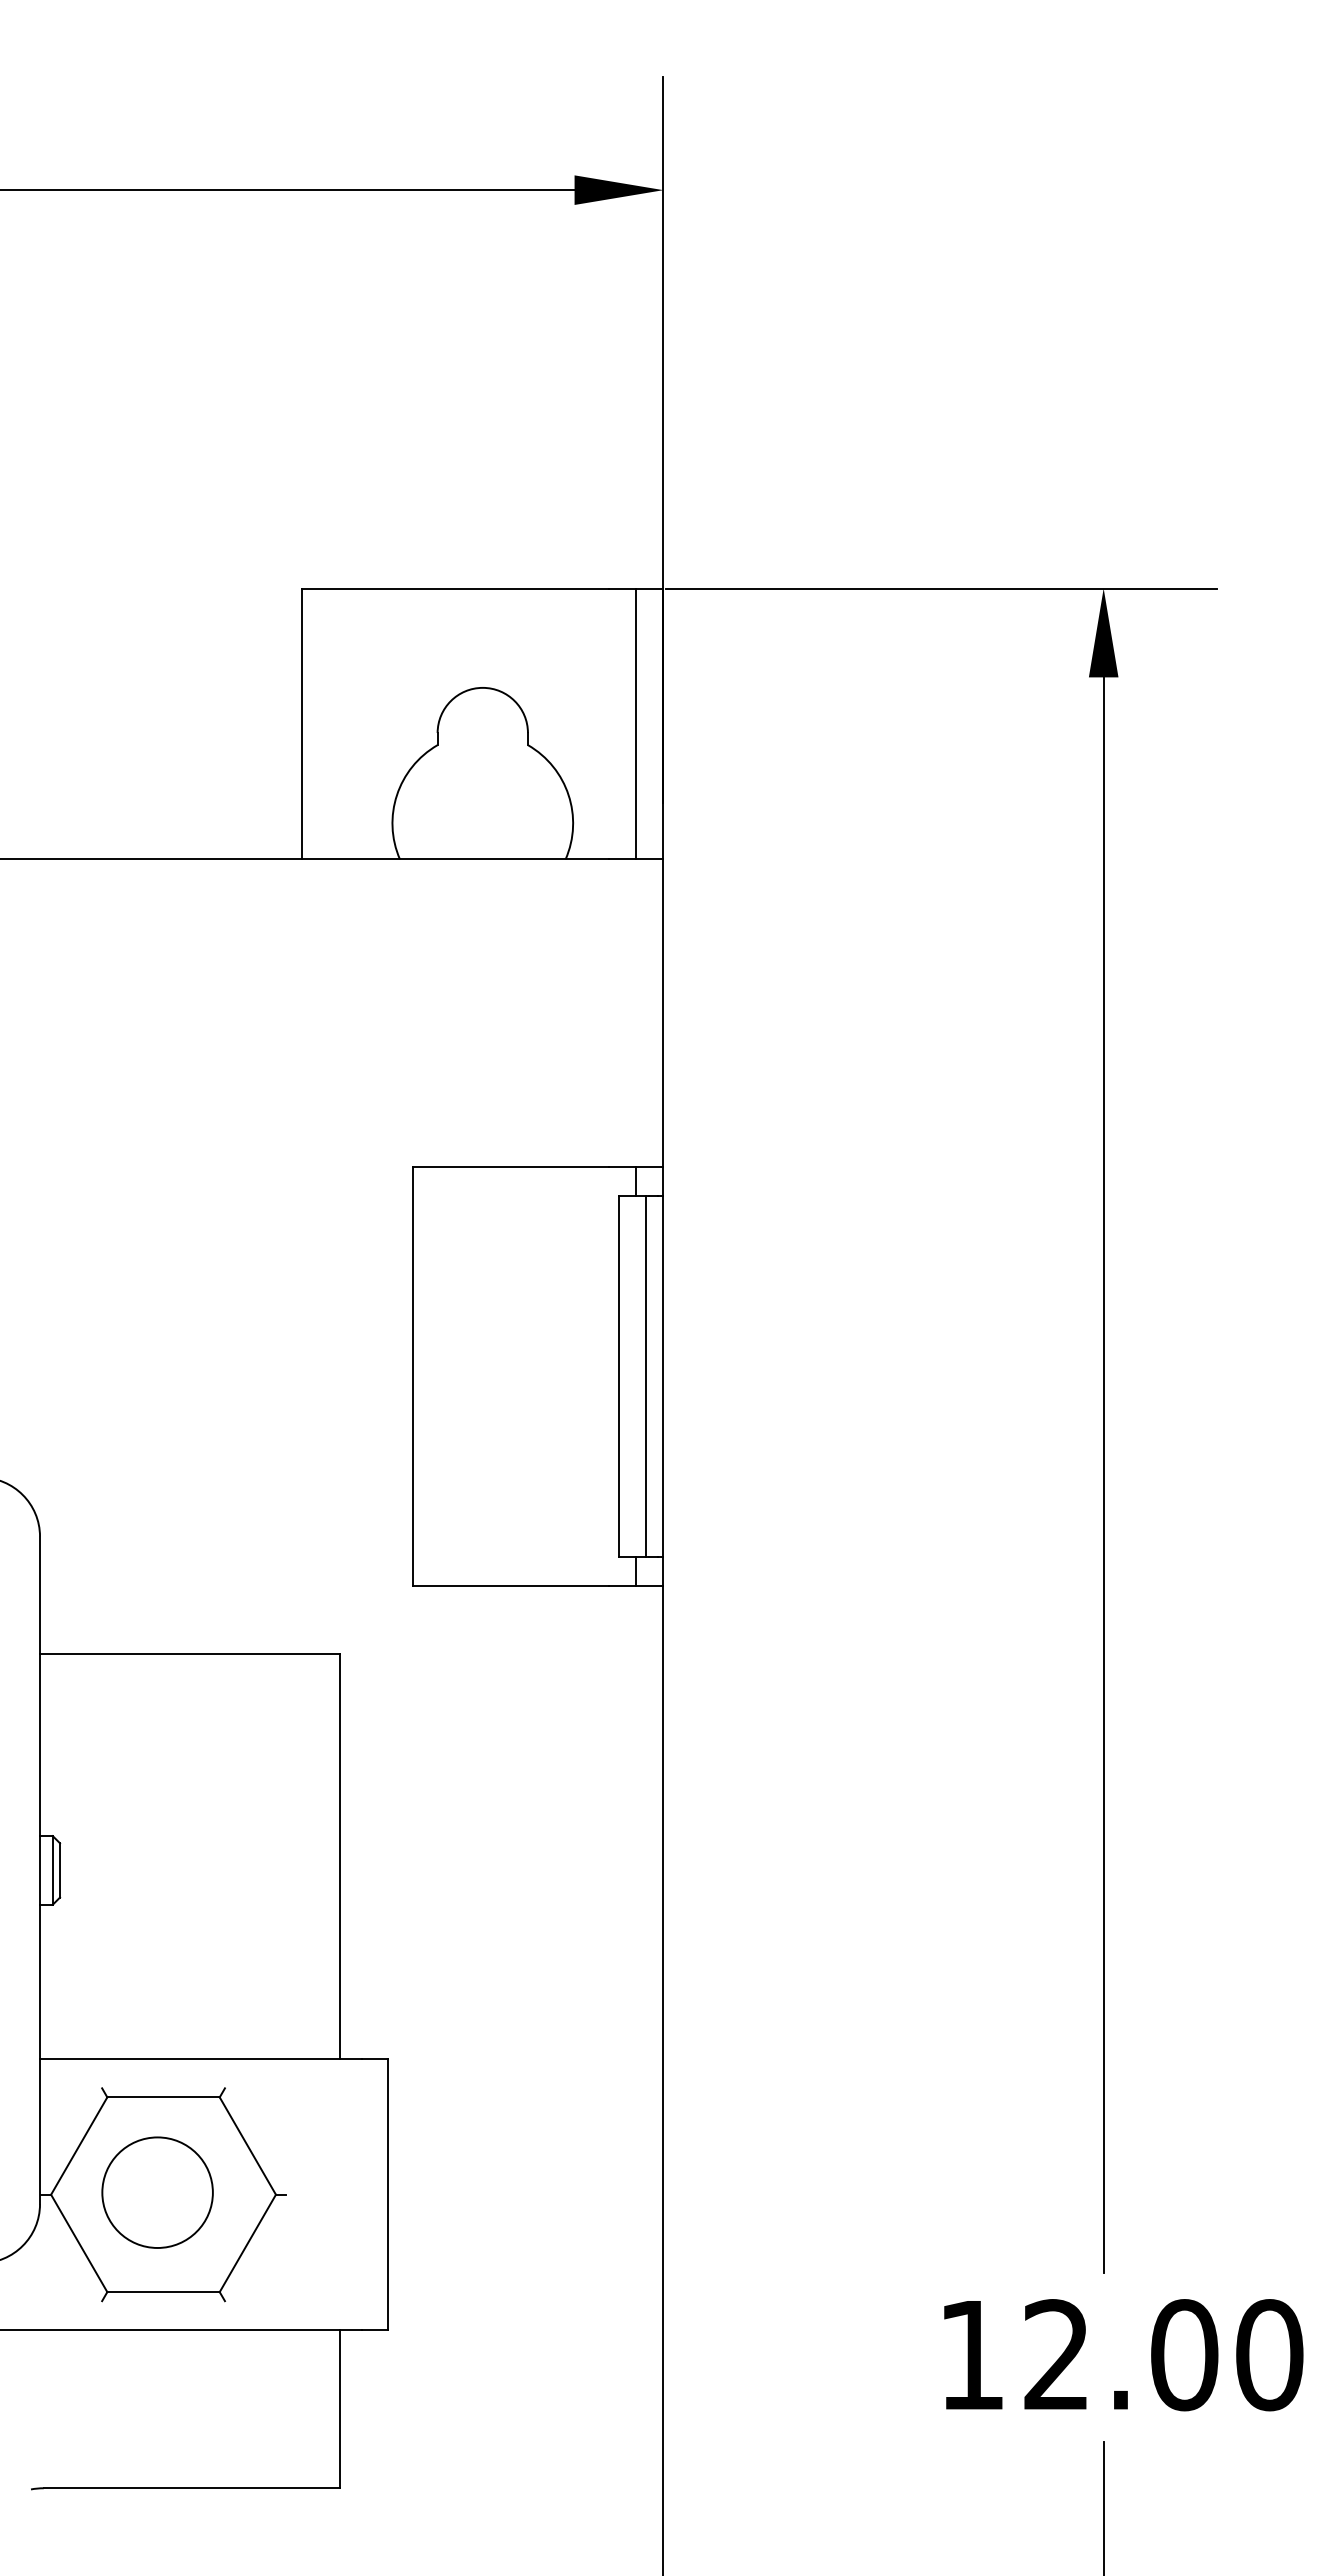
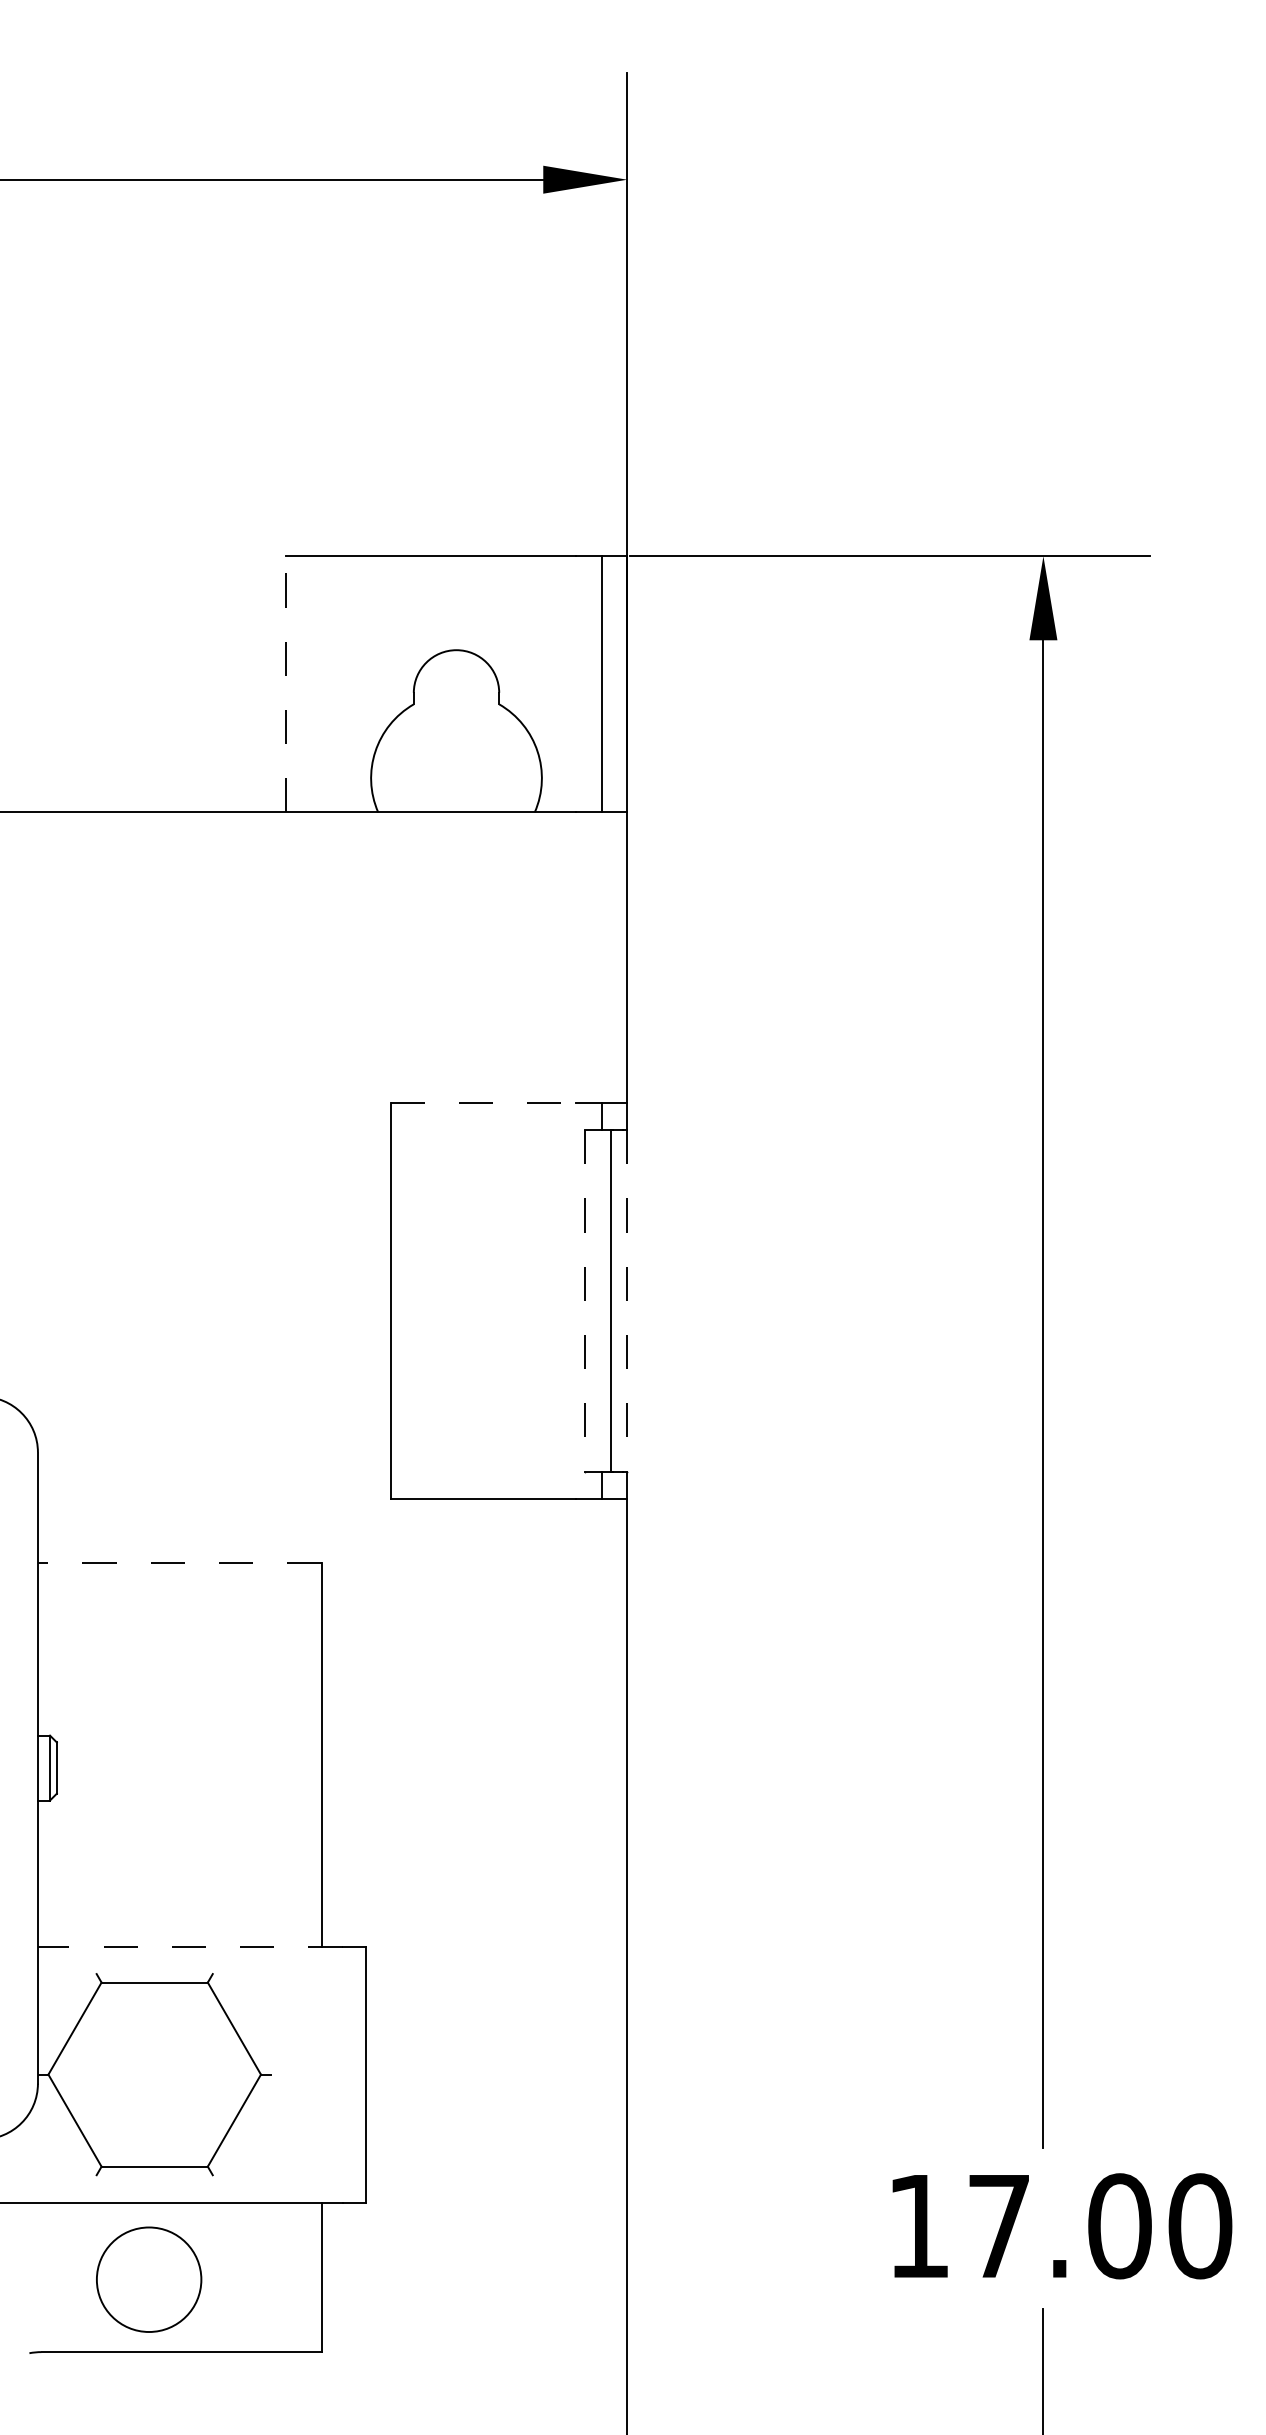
line: (302, 723) -> (286, 683), solid -> dashed
line: (511, 1166) -> (483, 1102), solid -> dashed
line: (619, 1376) -> (585, 1301), solid -> dashed
line: (663, 1376) -> (627, 1301), solid -> dashed
line: (189, 1653) -> (179, 1563), solid -> dashed
line: (200, 2059) -> (189, 1946), solid -> dashed
circle: (157, 2192) -> (149, 2279), moved
text: (1056, 2354) -> (998, 2225), 12.00 -> 17.00

